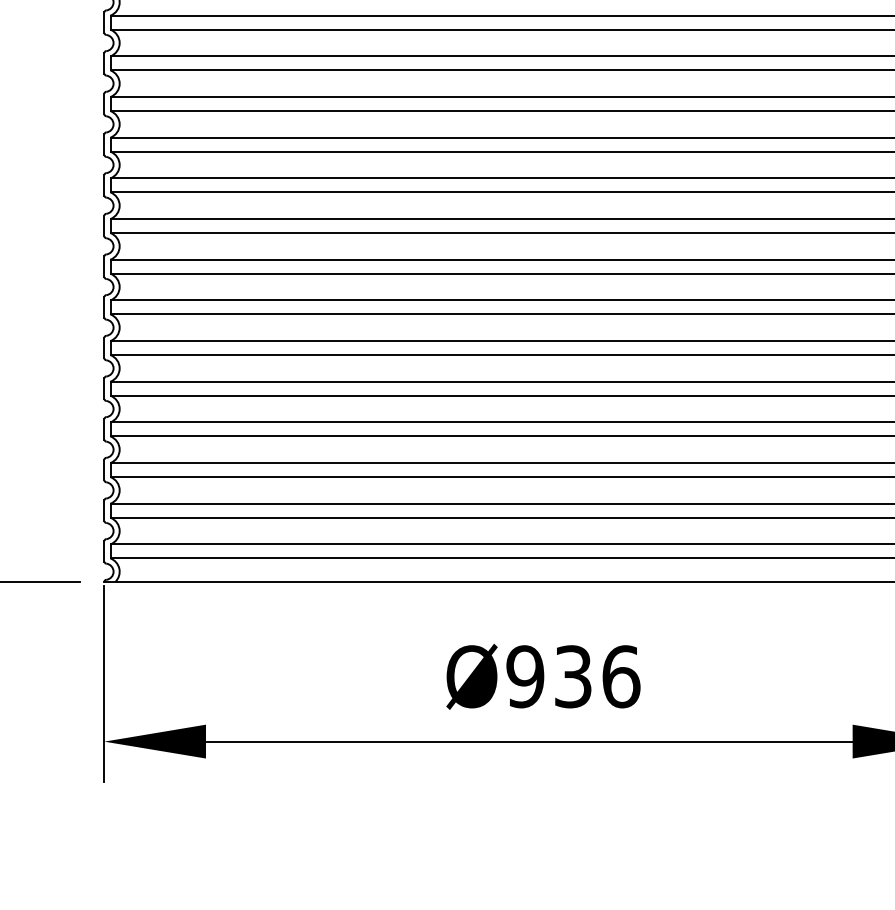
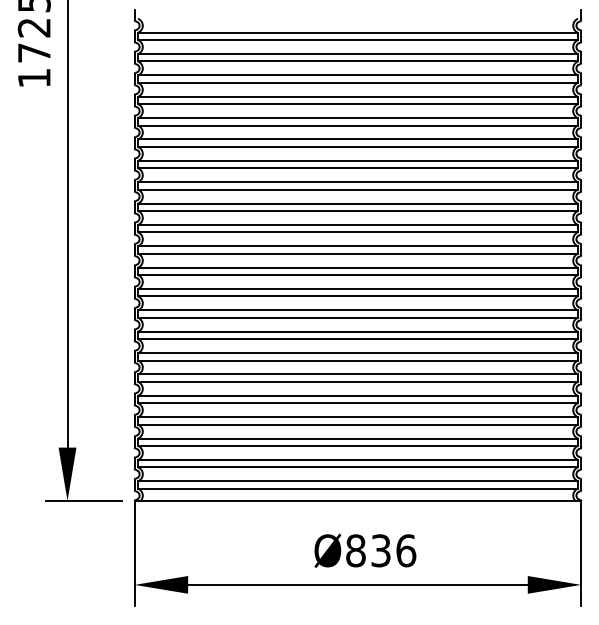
text: (524, 676) -> (355, 550), Ø936 -> Ø836

